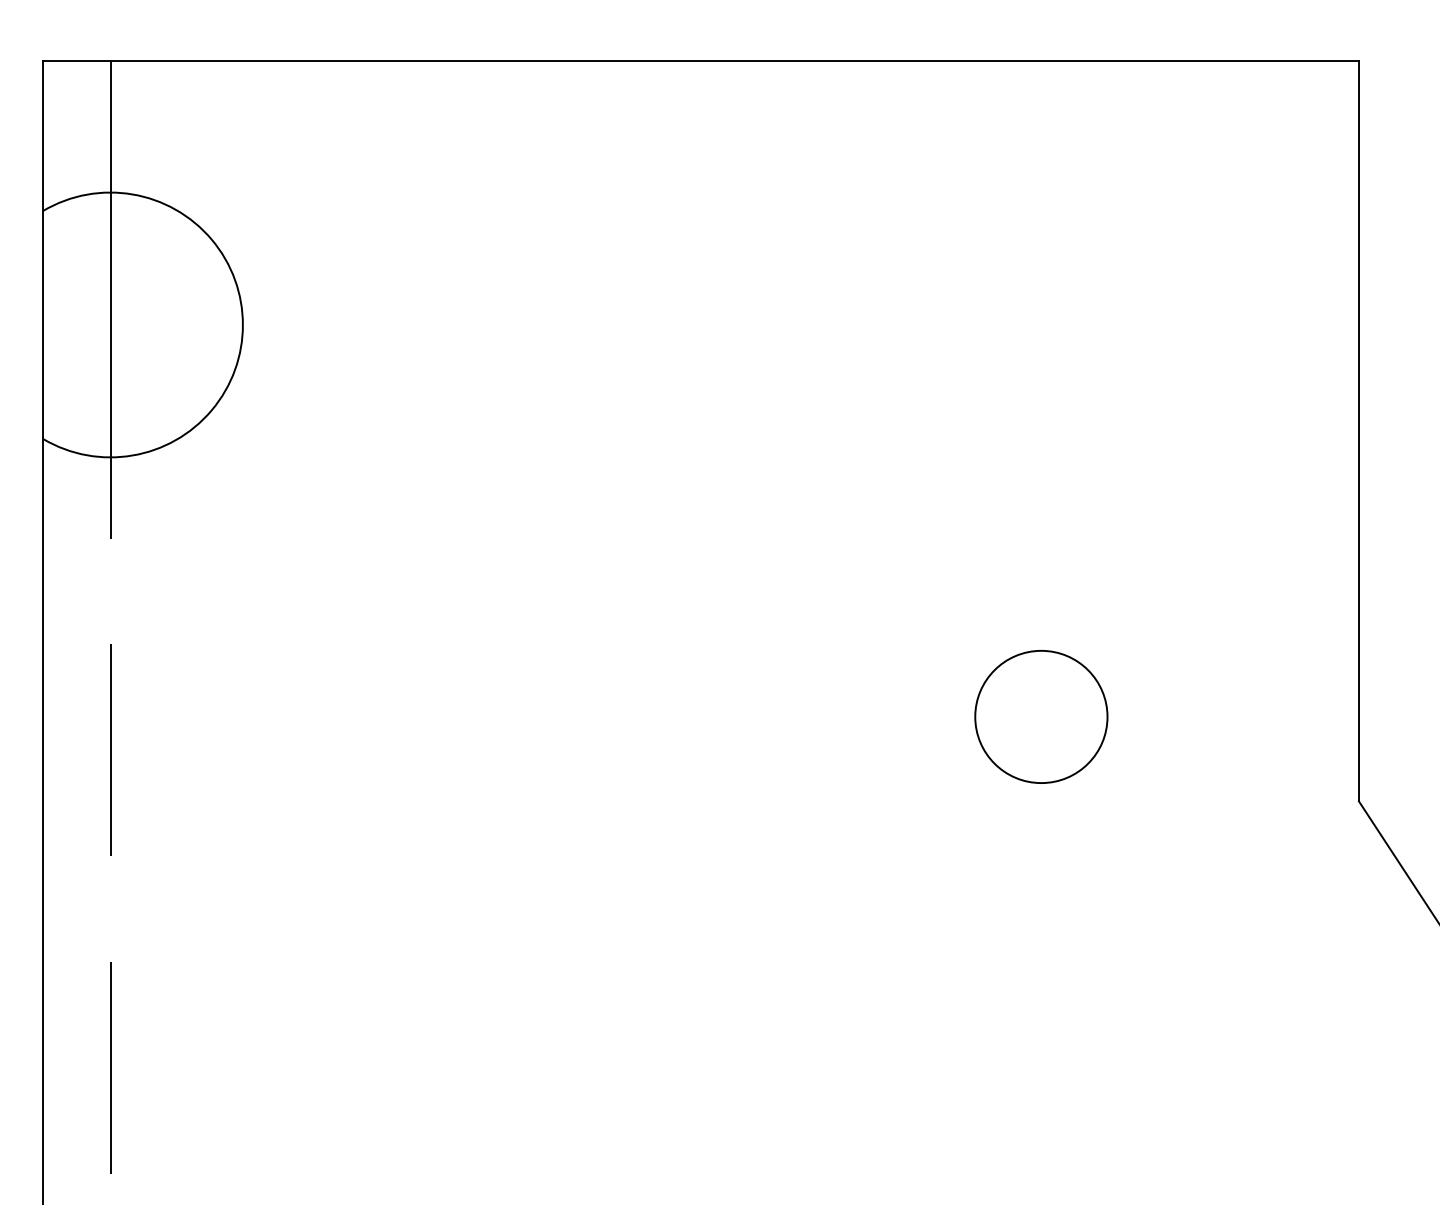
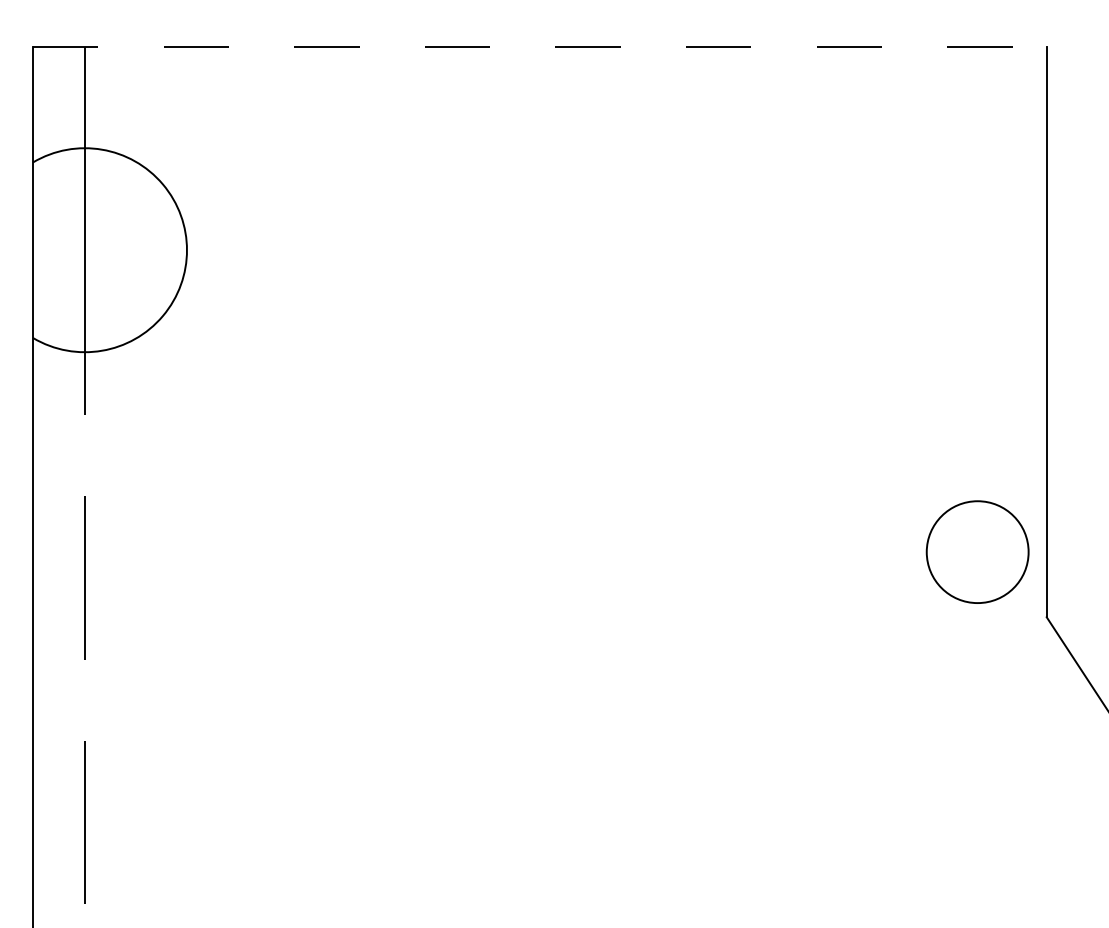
line: (701, 60) -> (540, 46), solid -> dashed
circle: (1041, 716) -> (977, 551), moved

